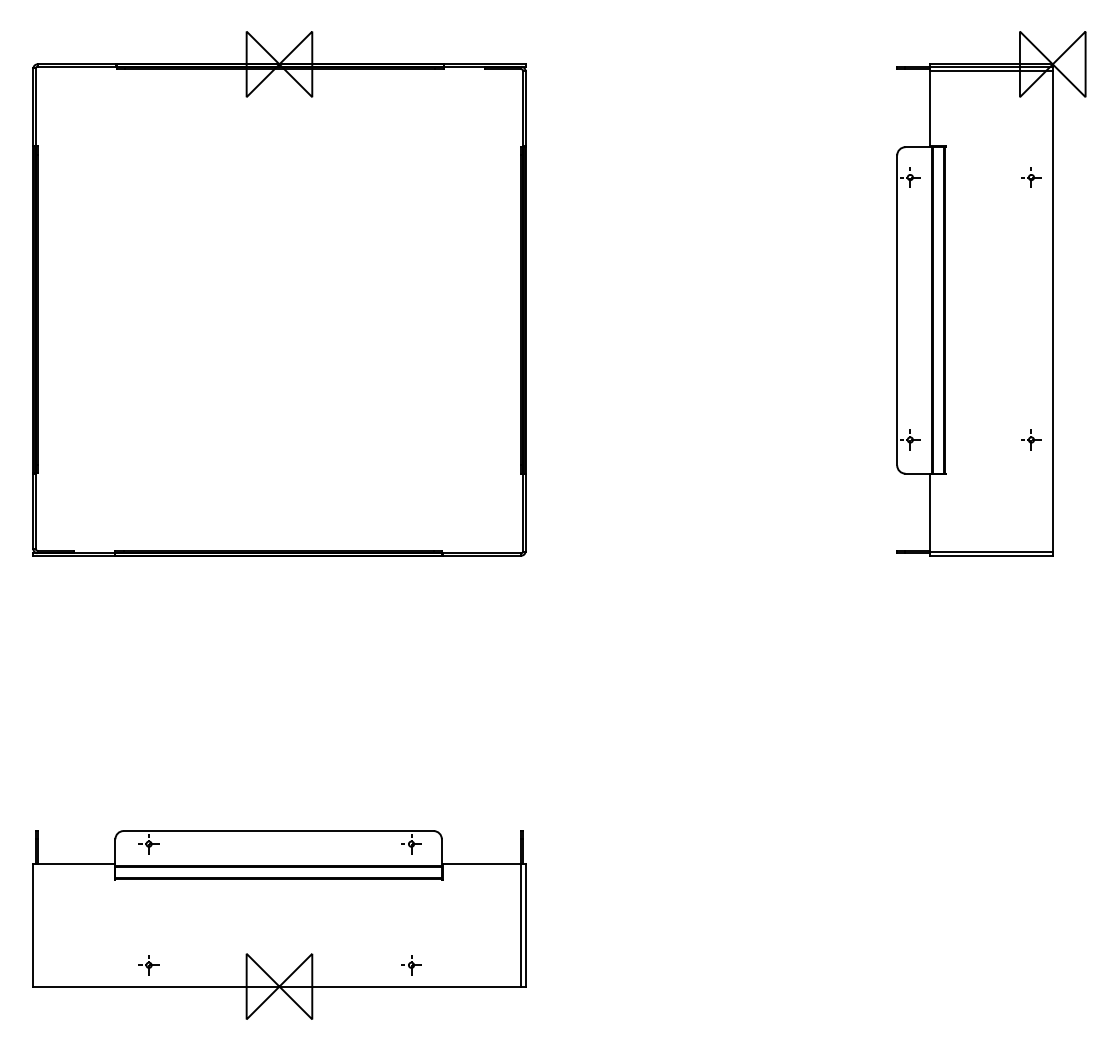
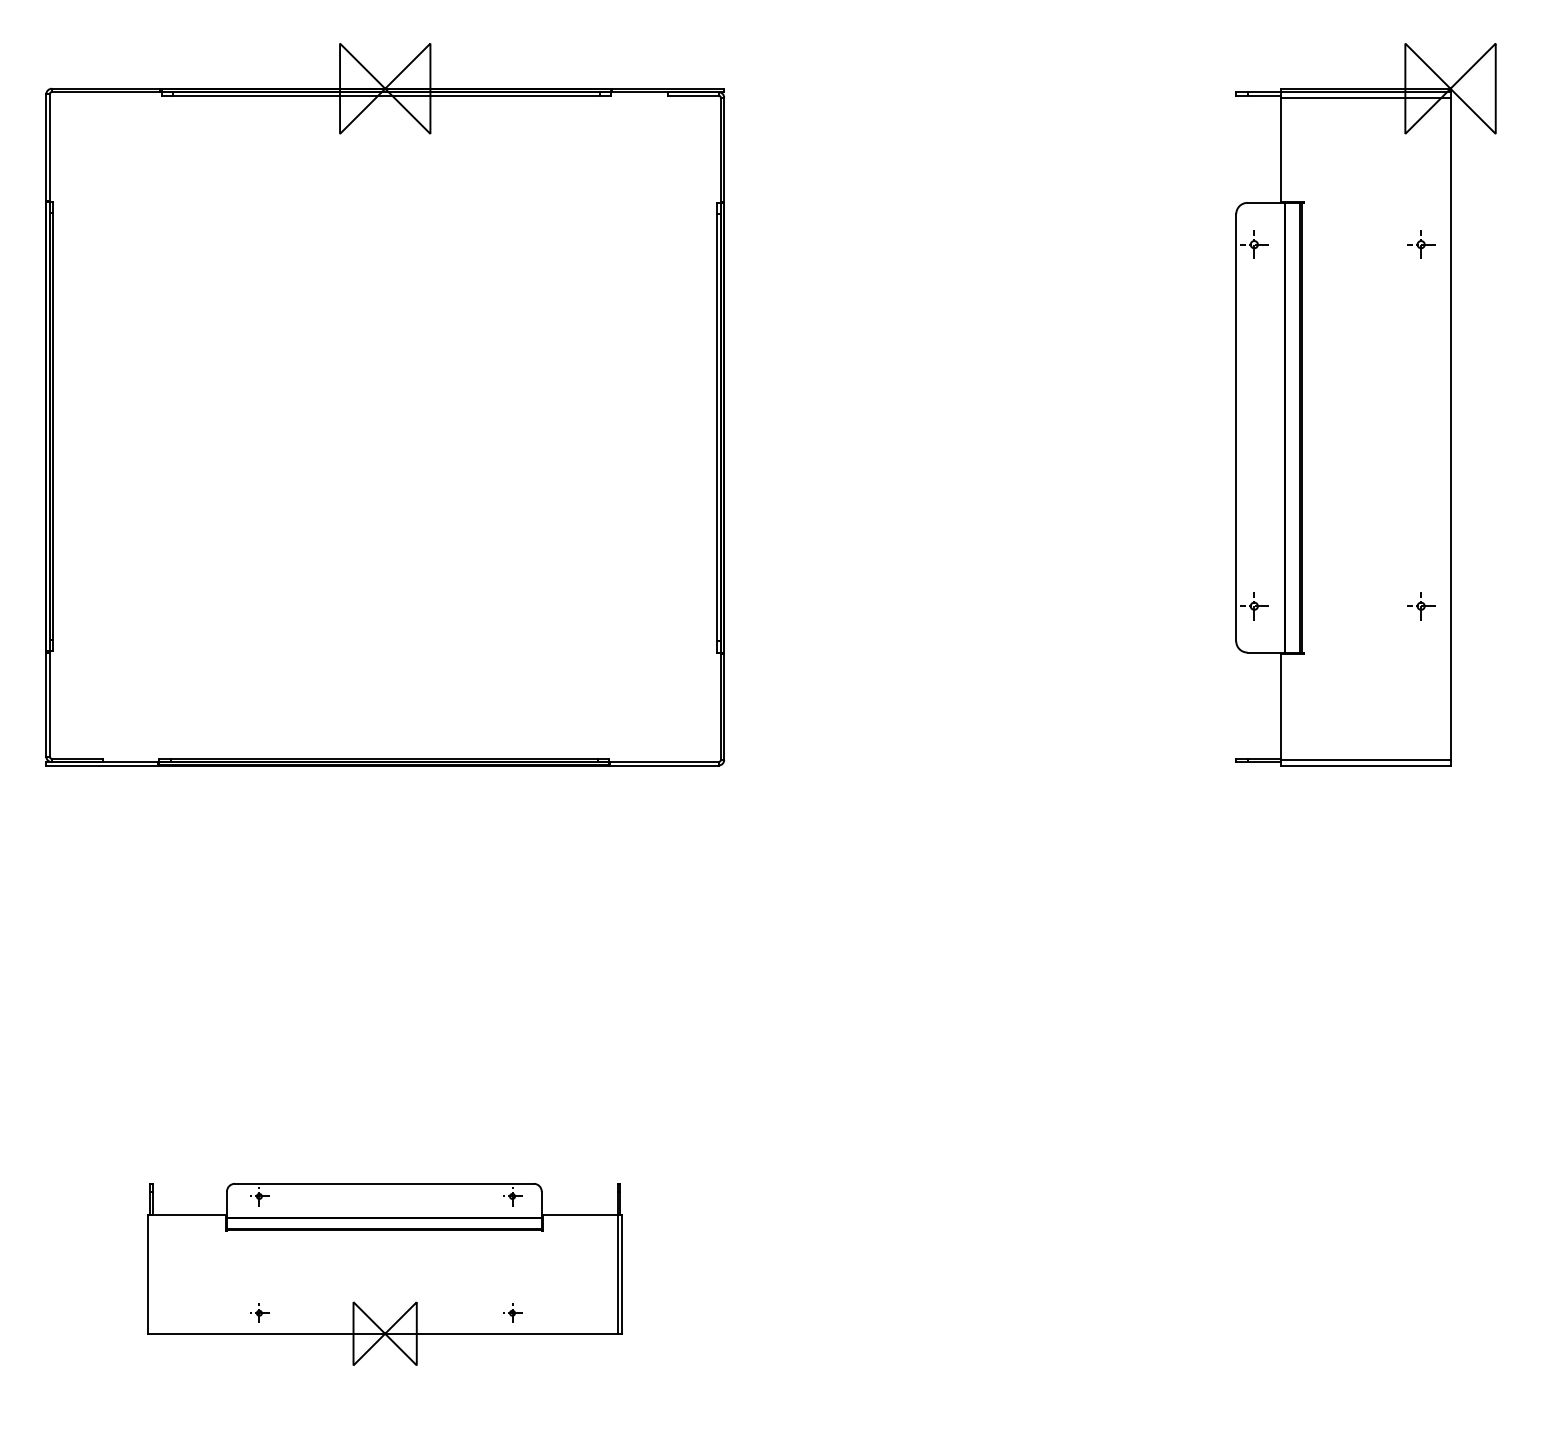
part: (278, 925) -> (384, 1274), size x0.7

